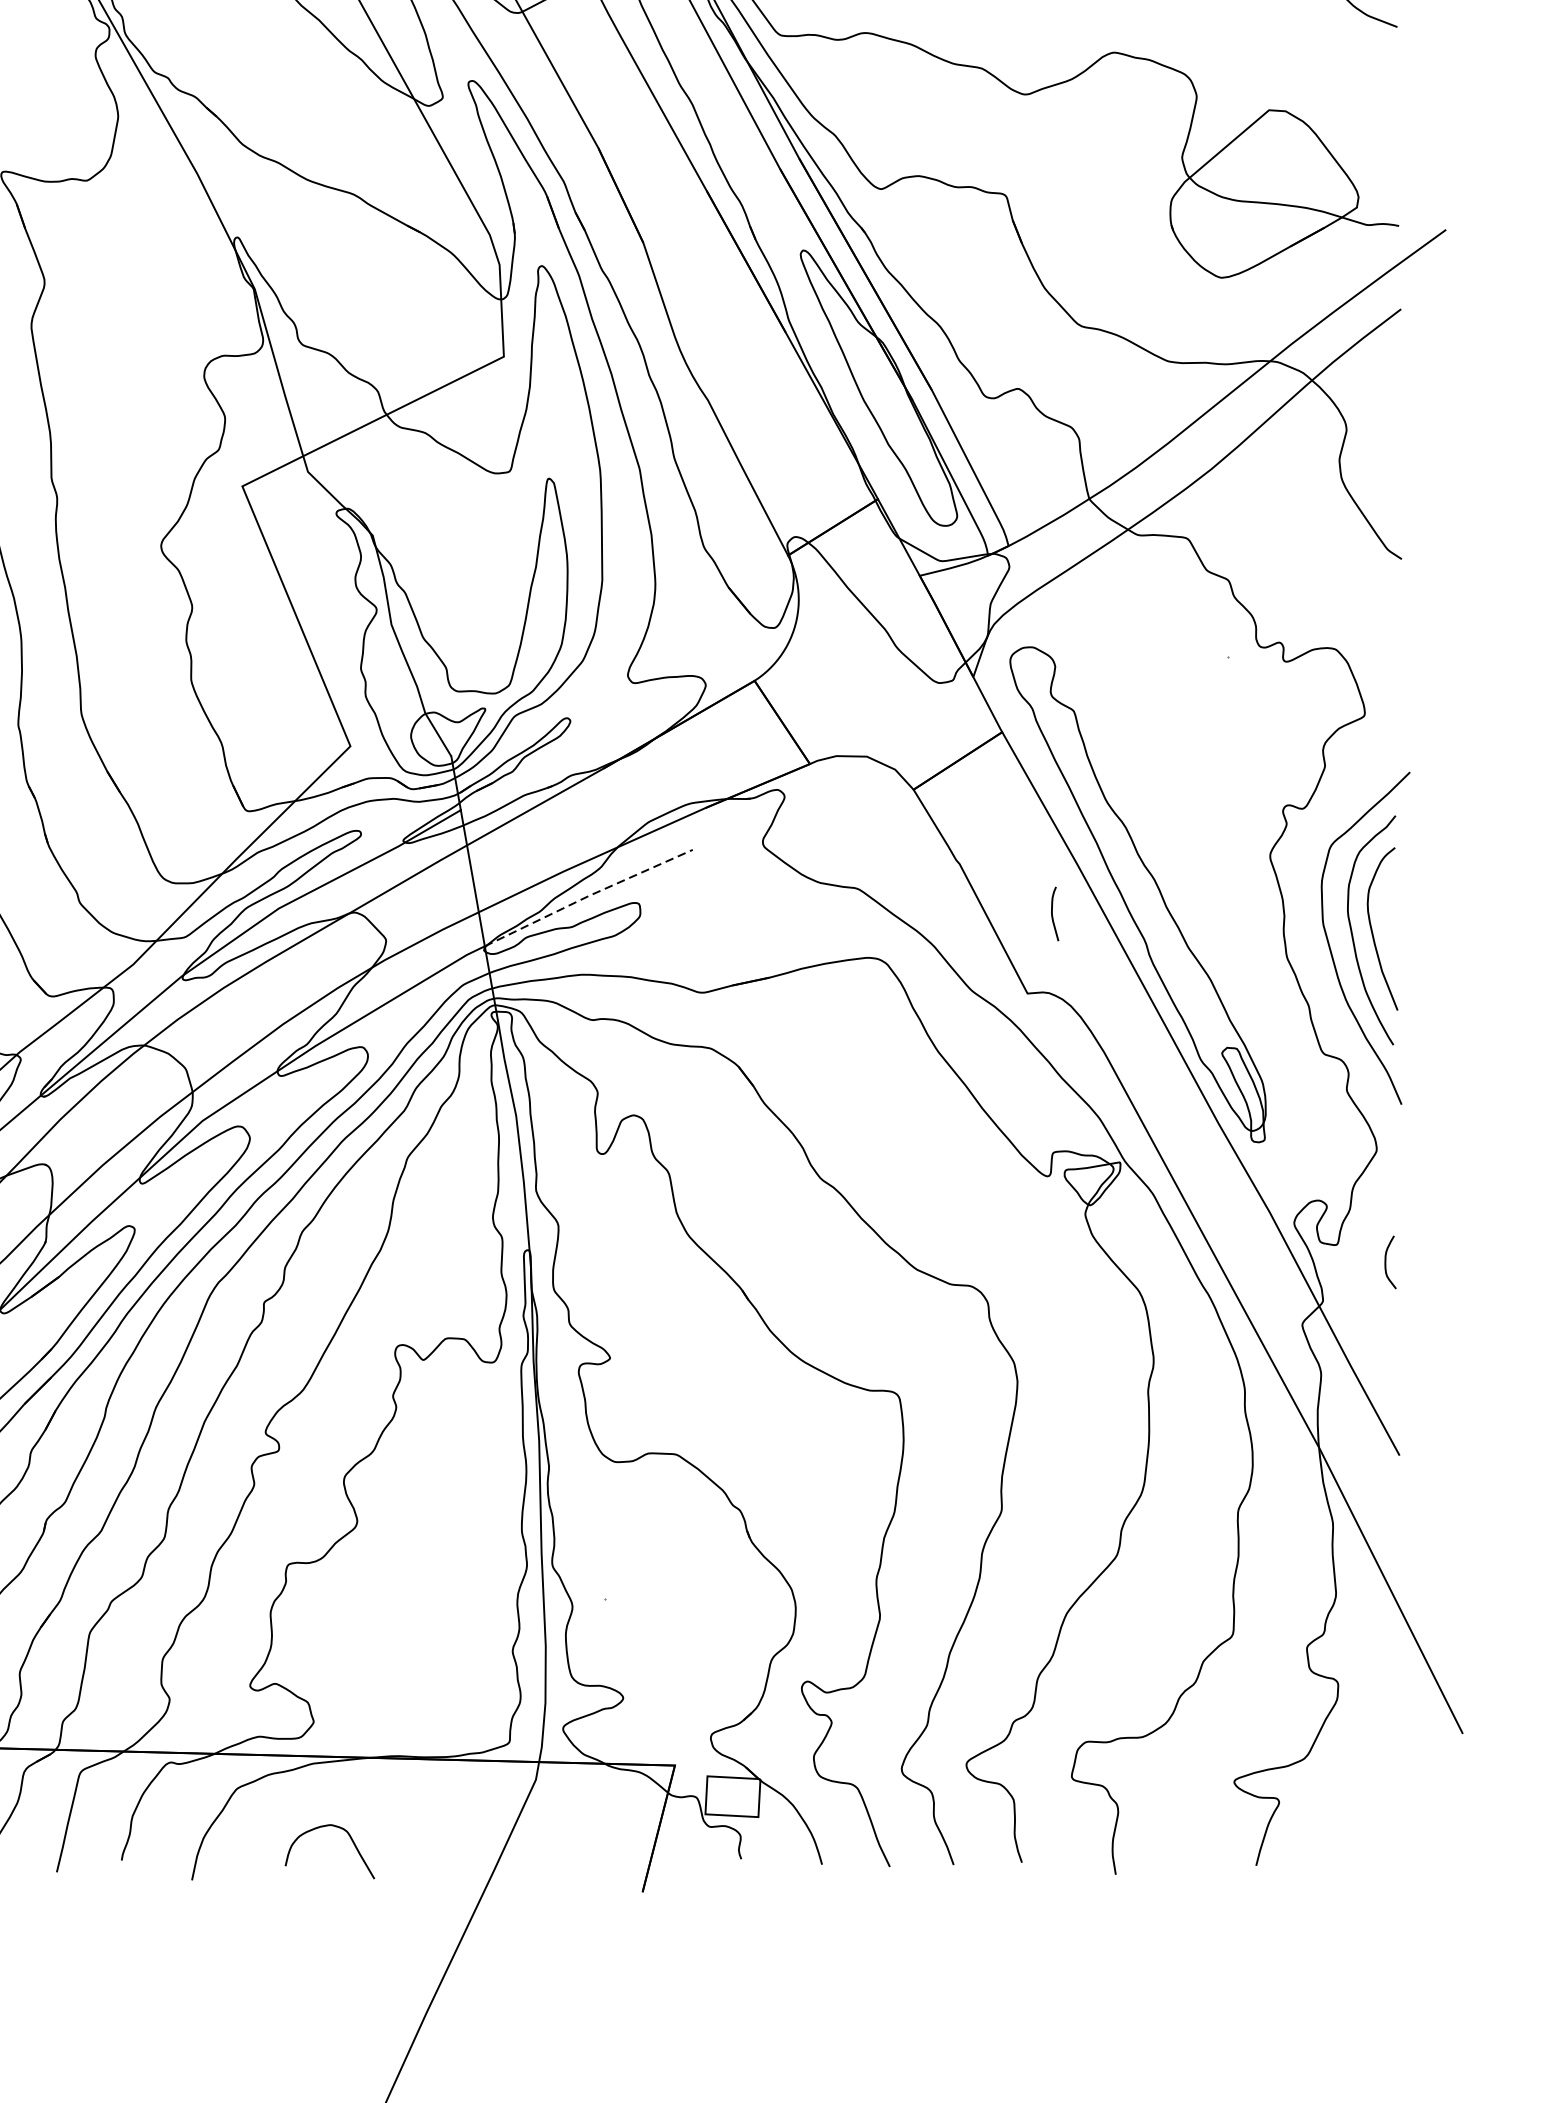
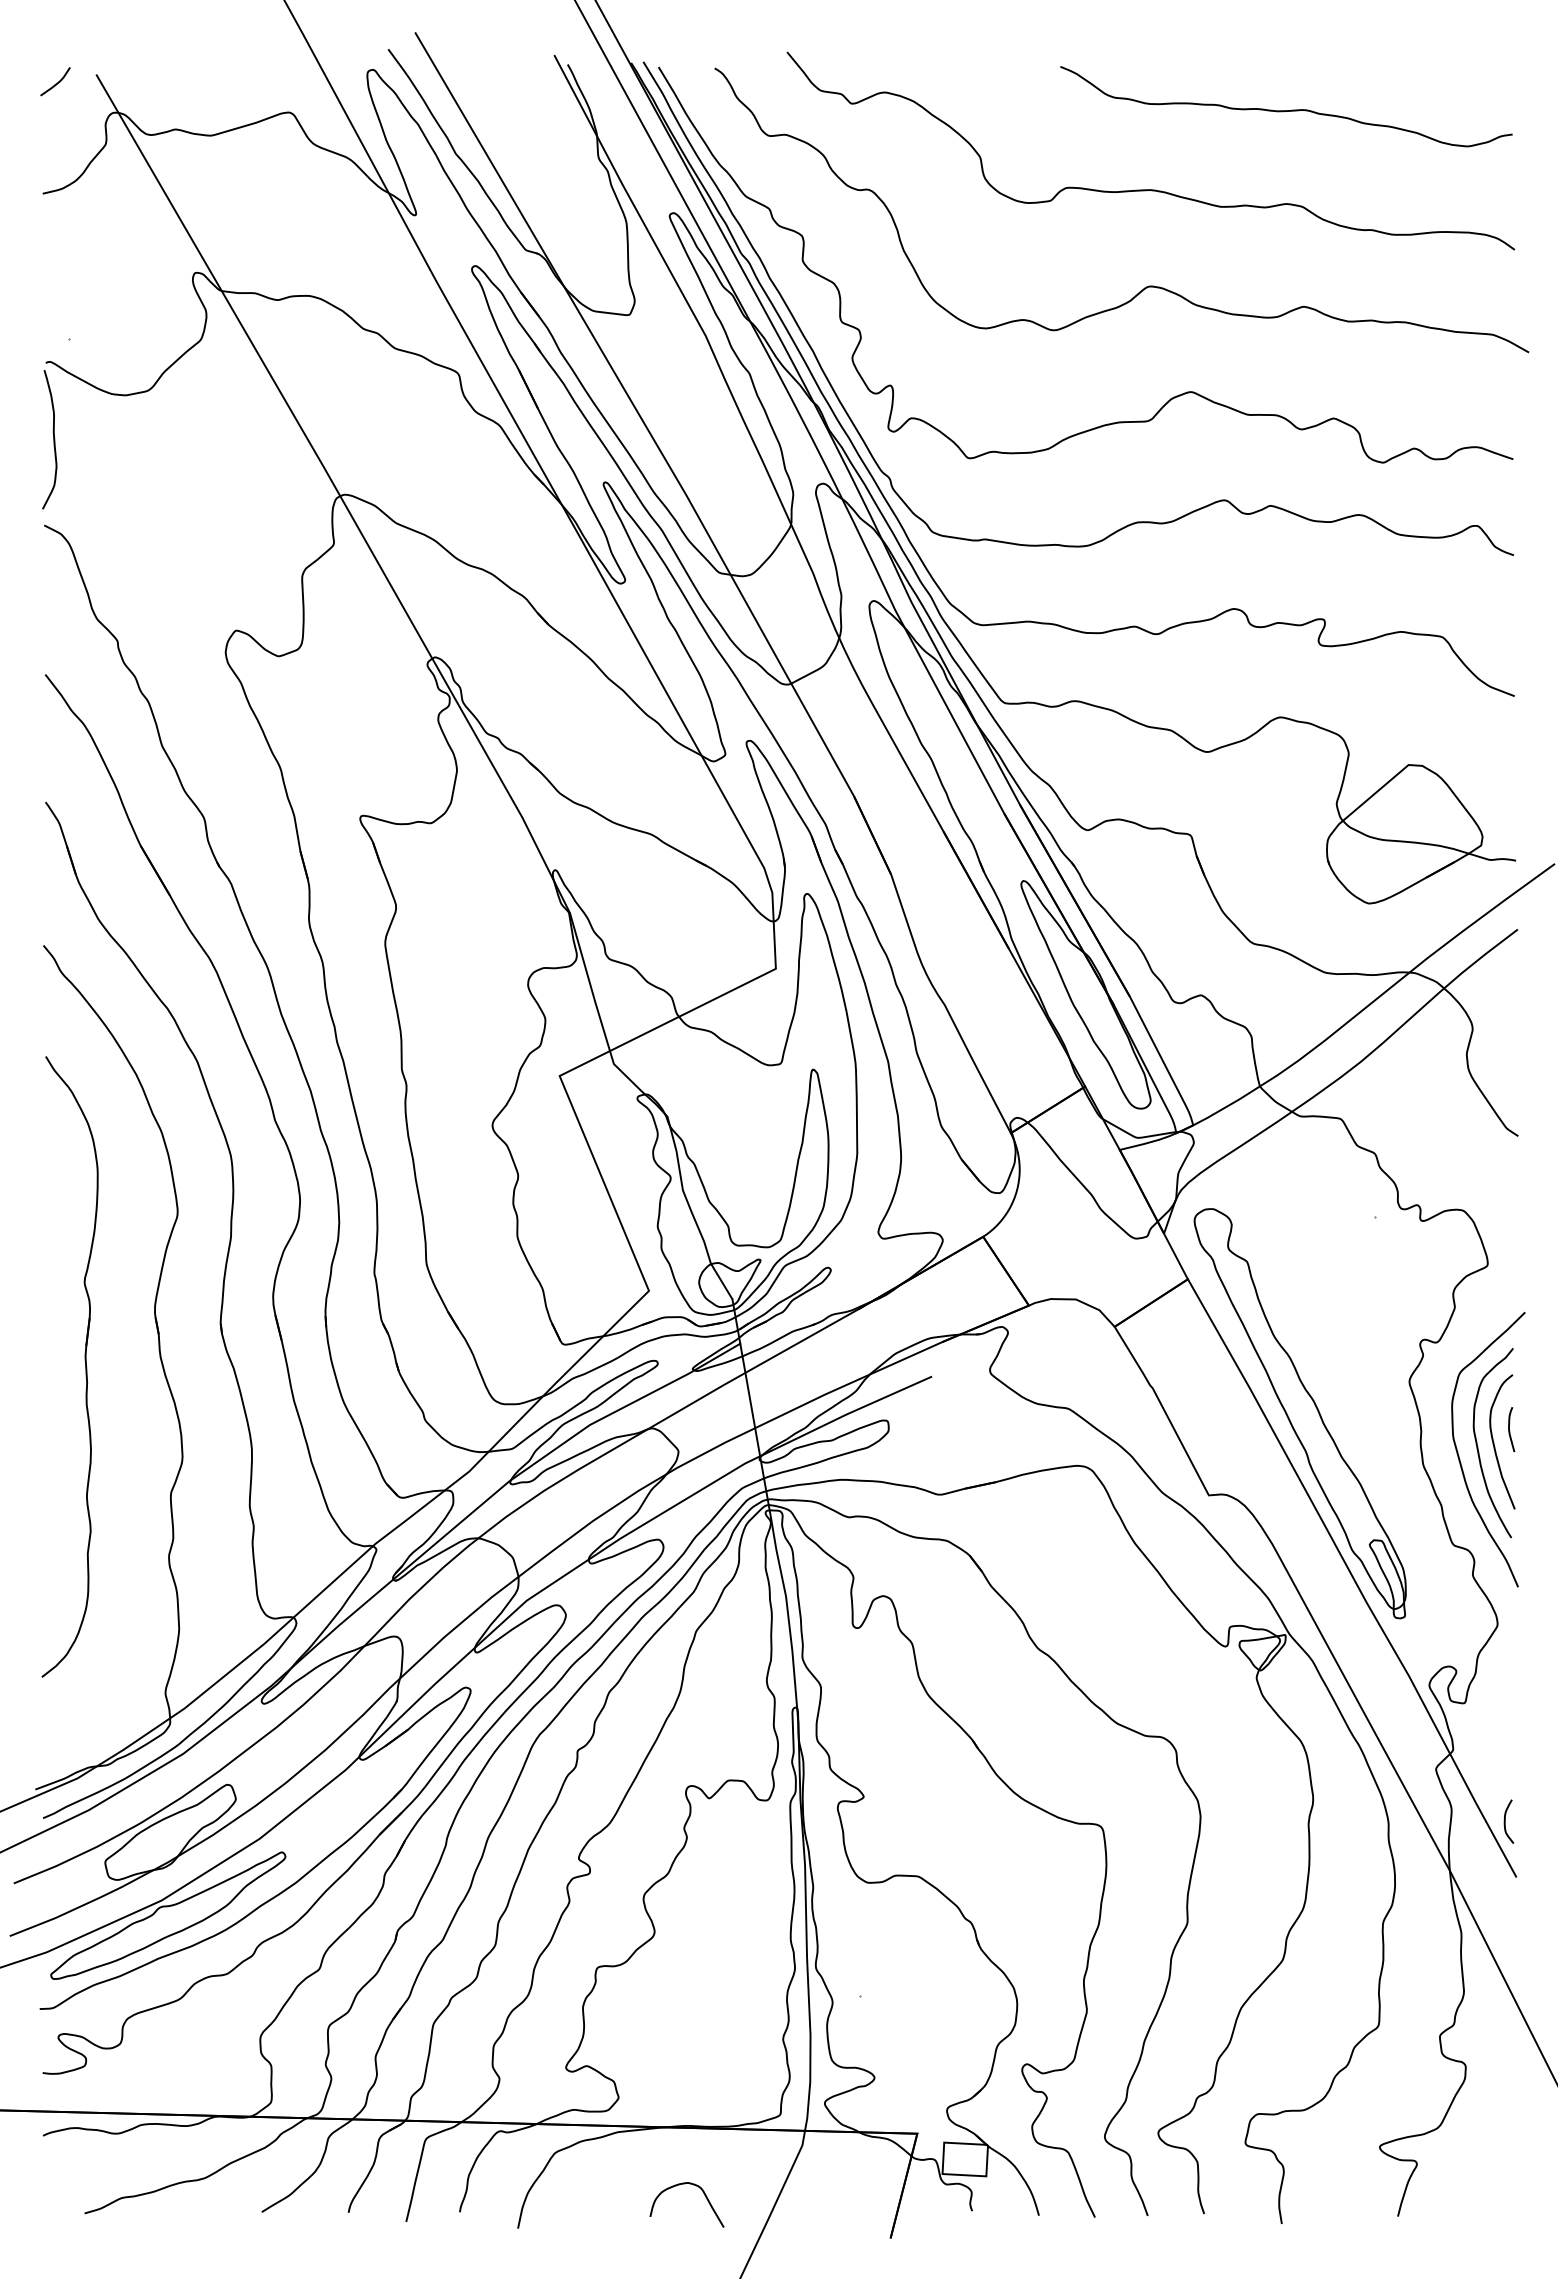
line: (589, 895) -> (846, 1414), dashed -> solid
curve: (1052, 913) -> (1509, 1429), moved
curve: (1386, 1262) -> (1505, 1821), moved
curve: (348, 1836) -> (702, 2192), moved

